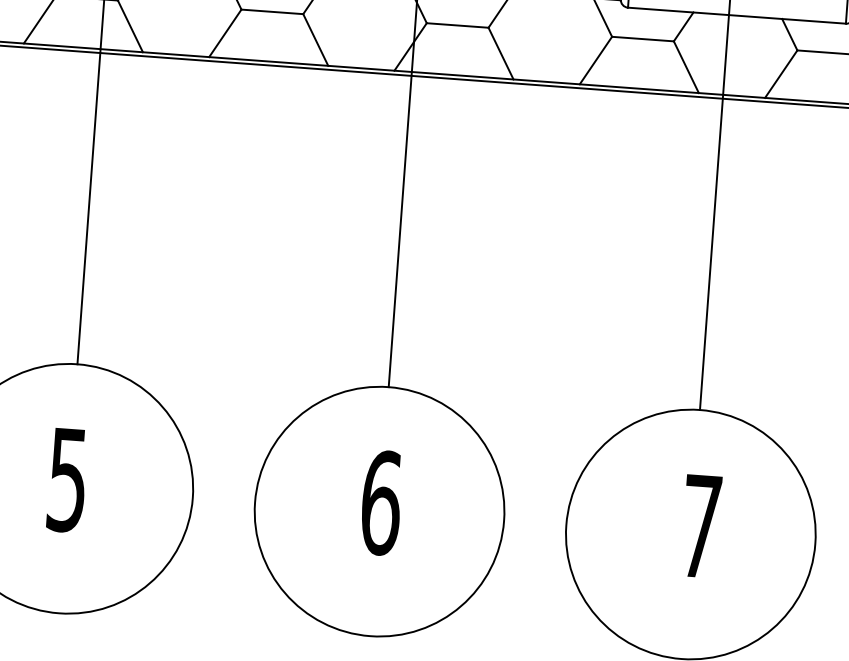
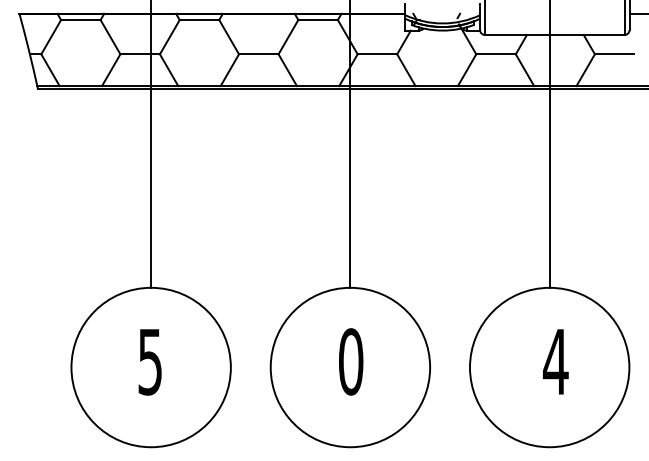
text: (381, 502) -> (351, 361), 6 -> 0
text: (700, 525) -> (555, 361), 7 -> 4

